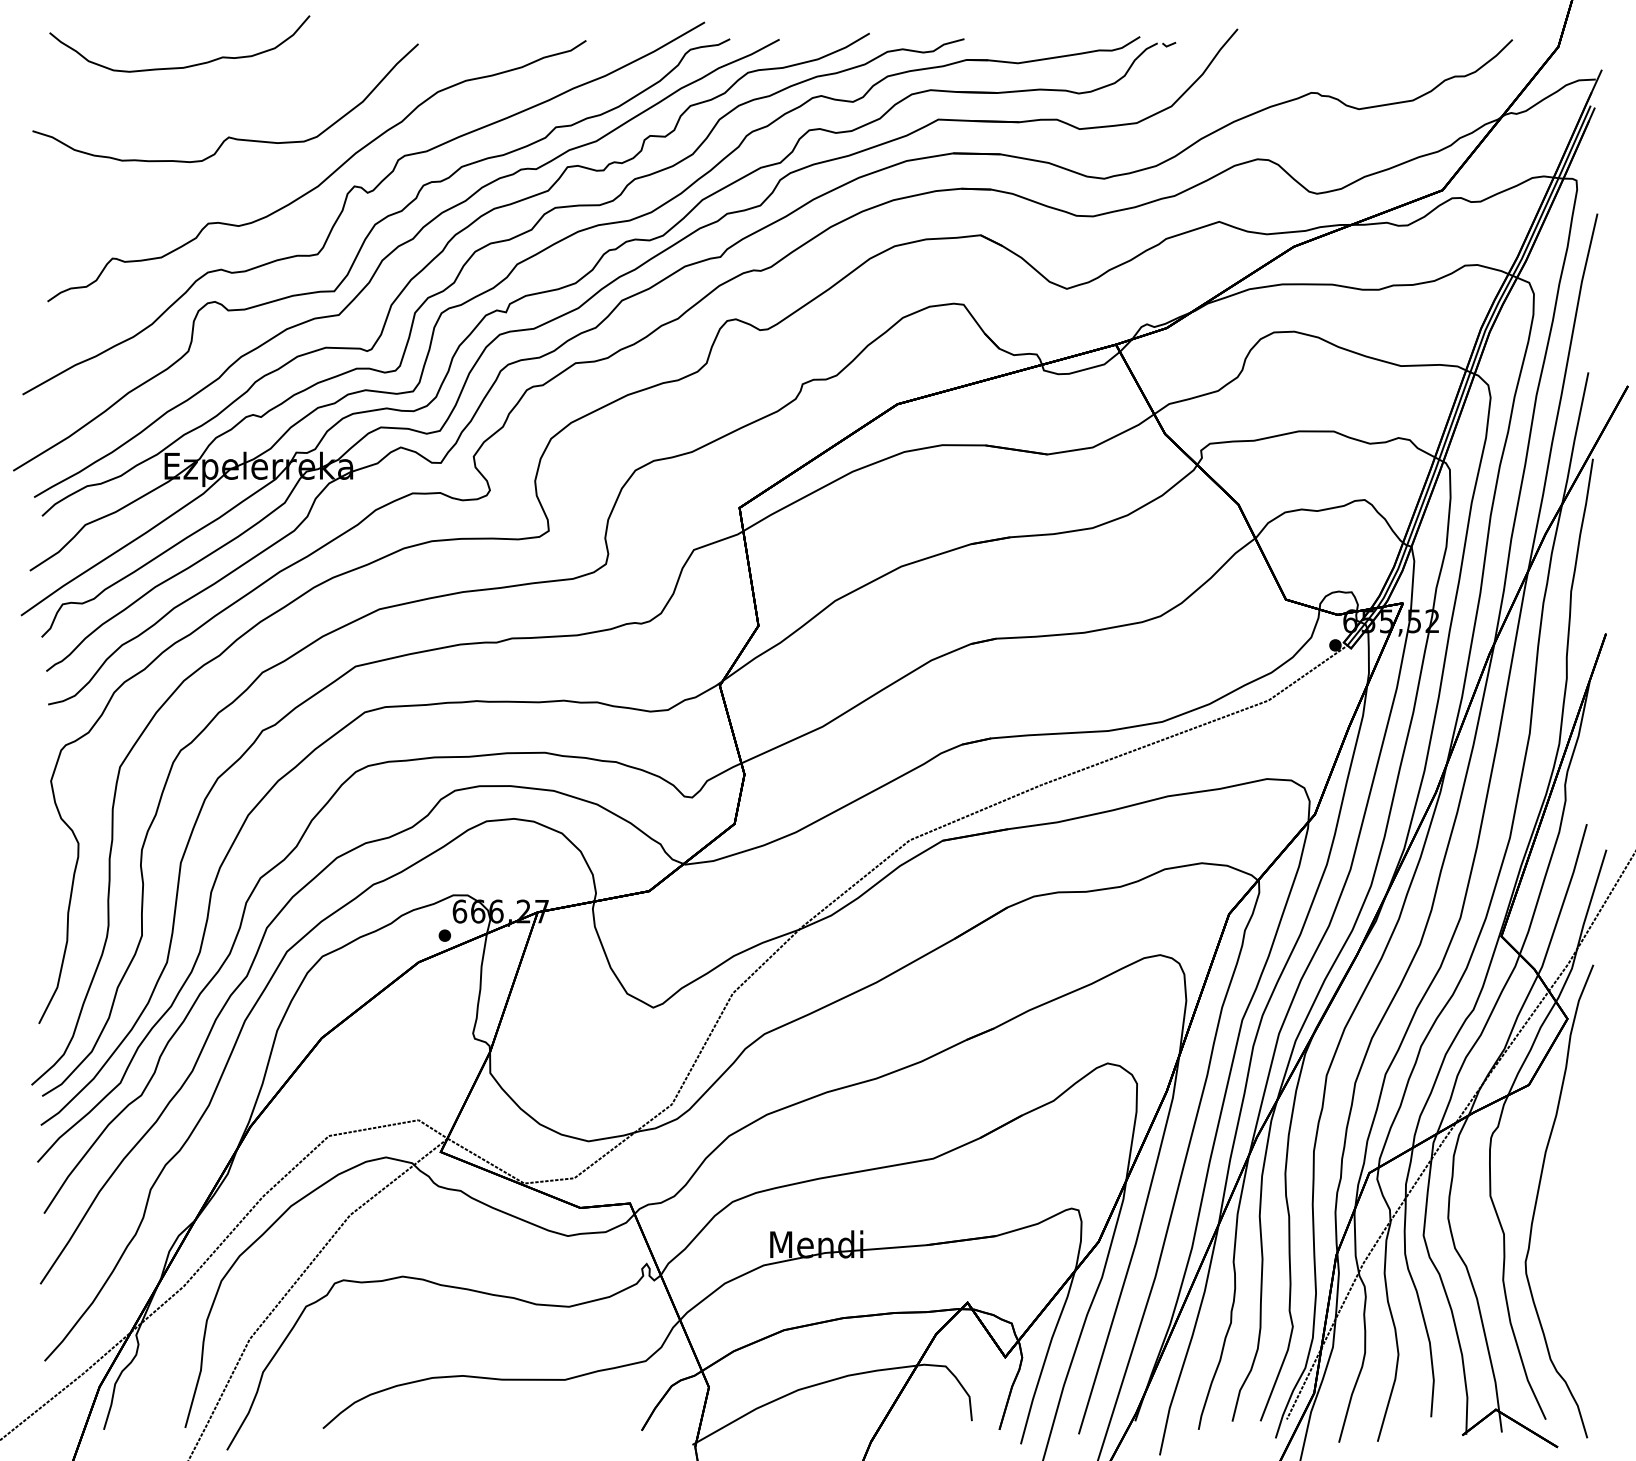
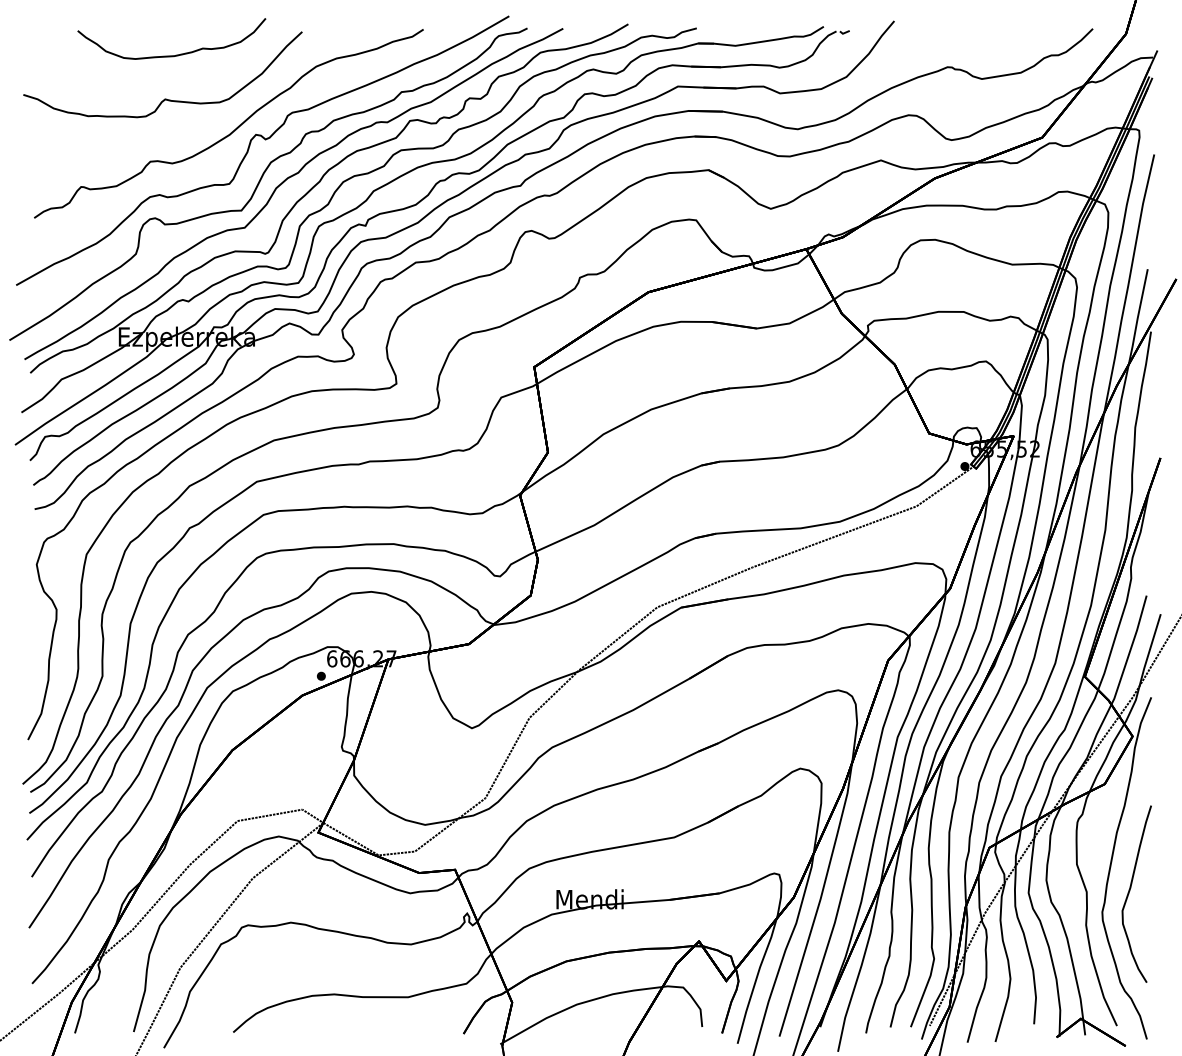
part: (186, 65) -> (176, 54), moved
part: (1564, 1233) -> (1130, 891), added

